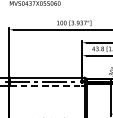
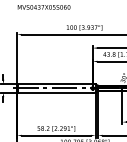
line: (46, 85) -> (55, 92), dashed -> solid

